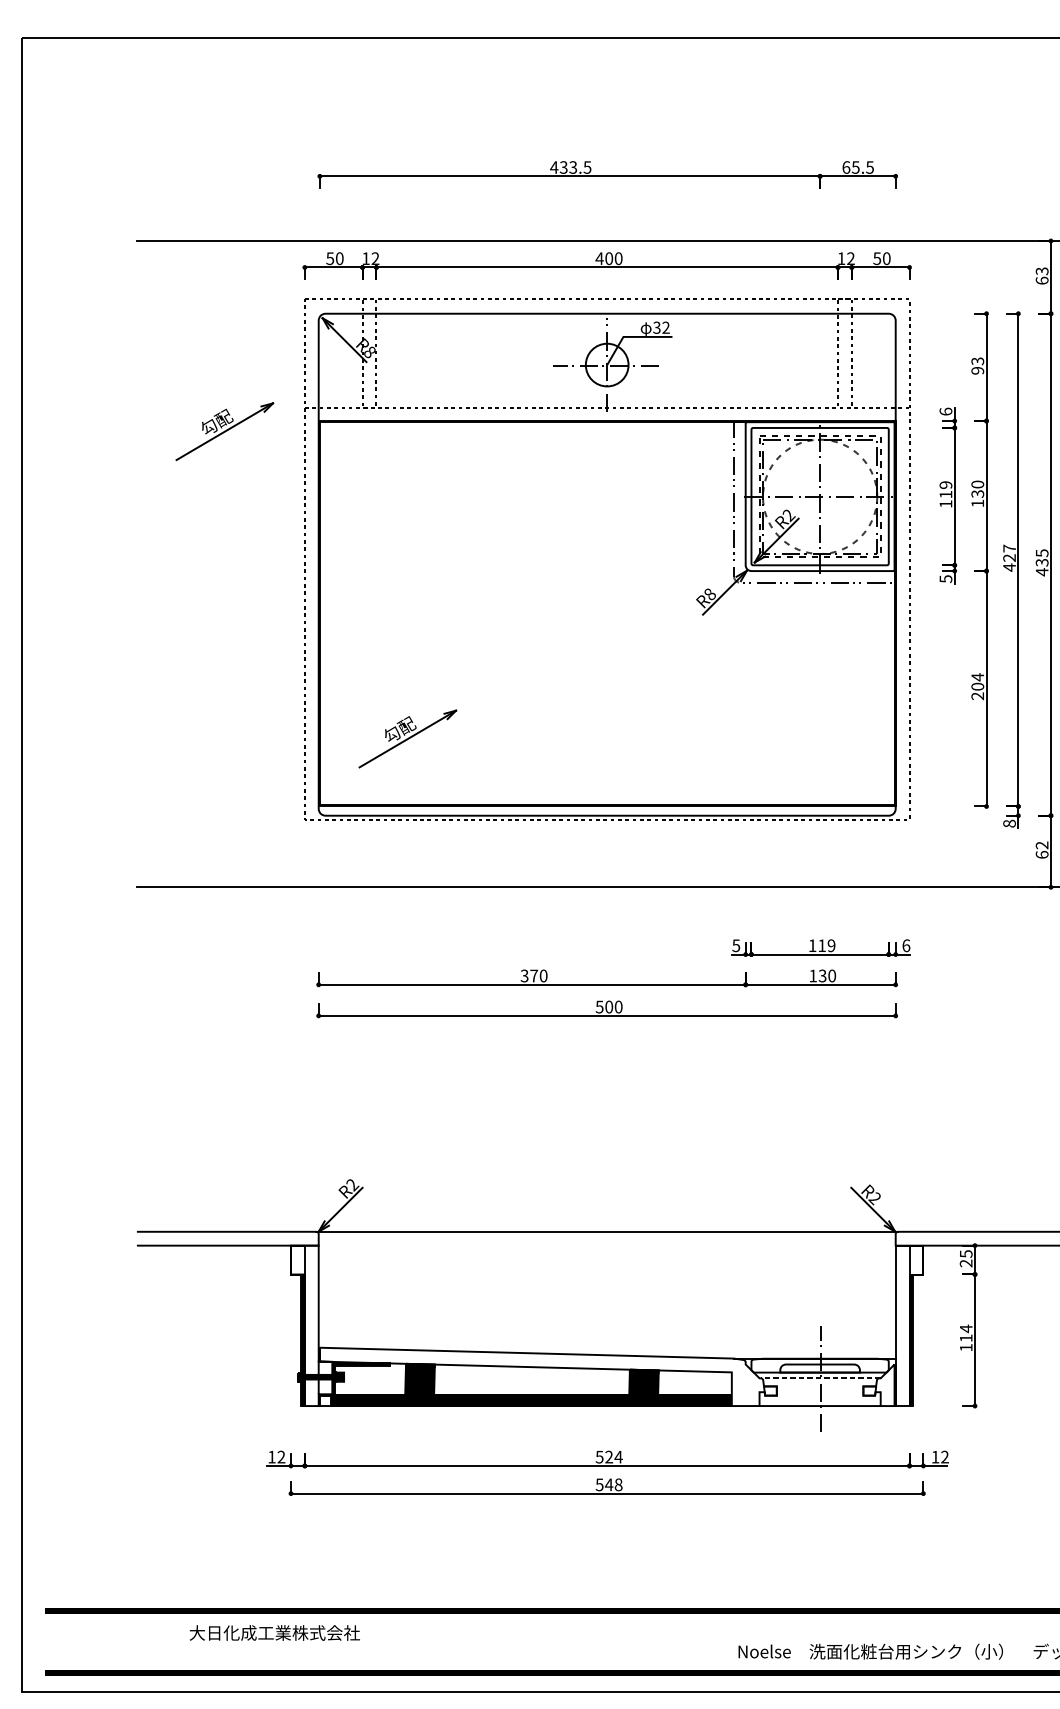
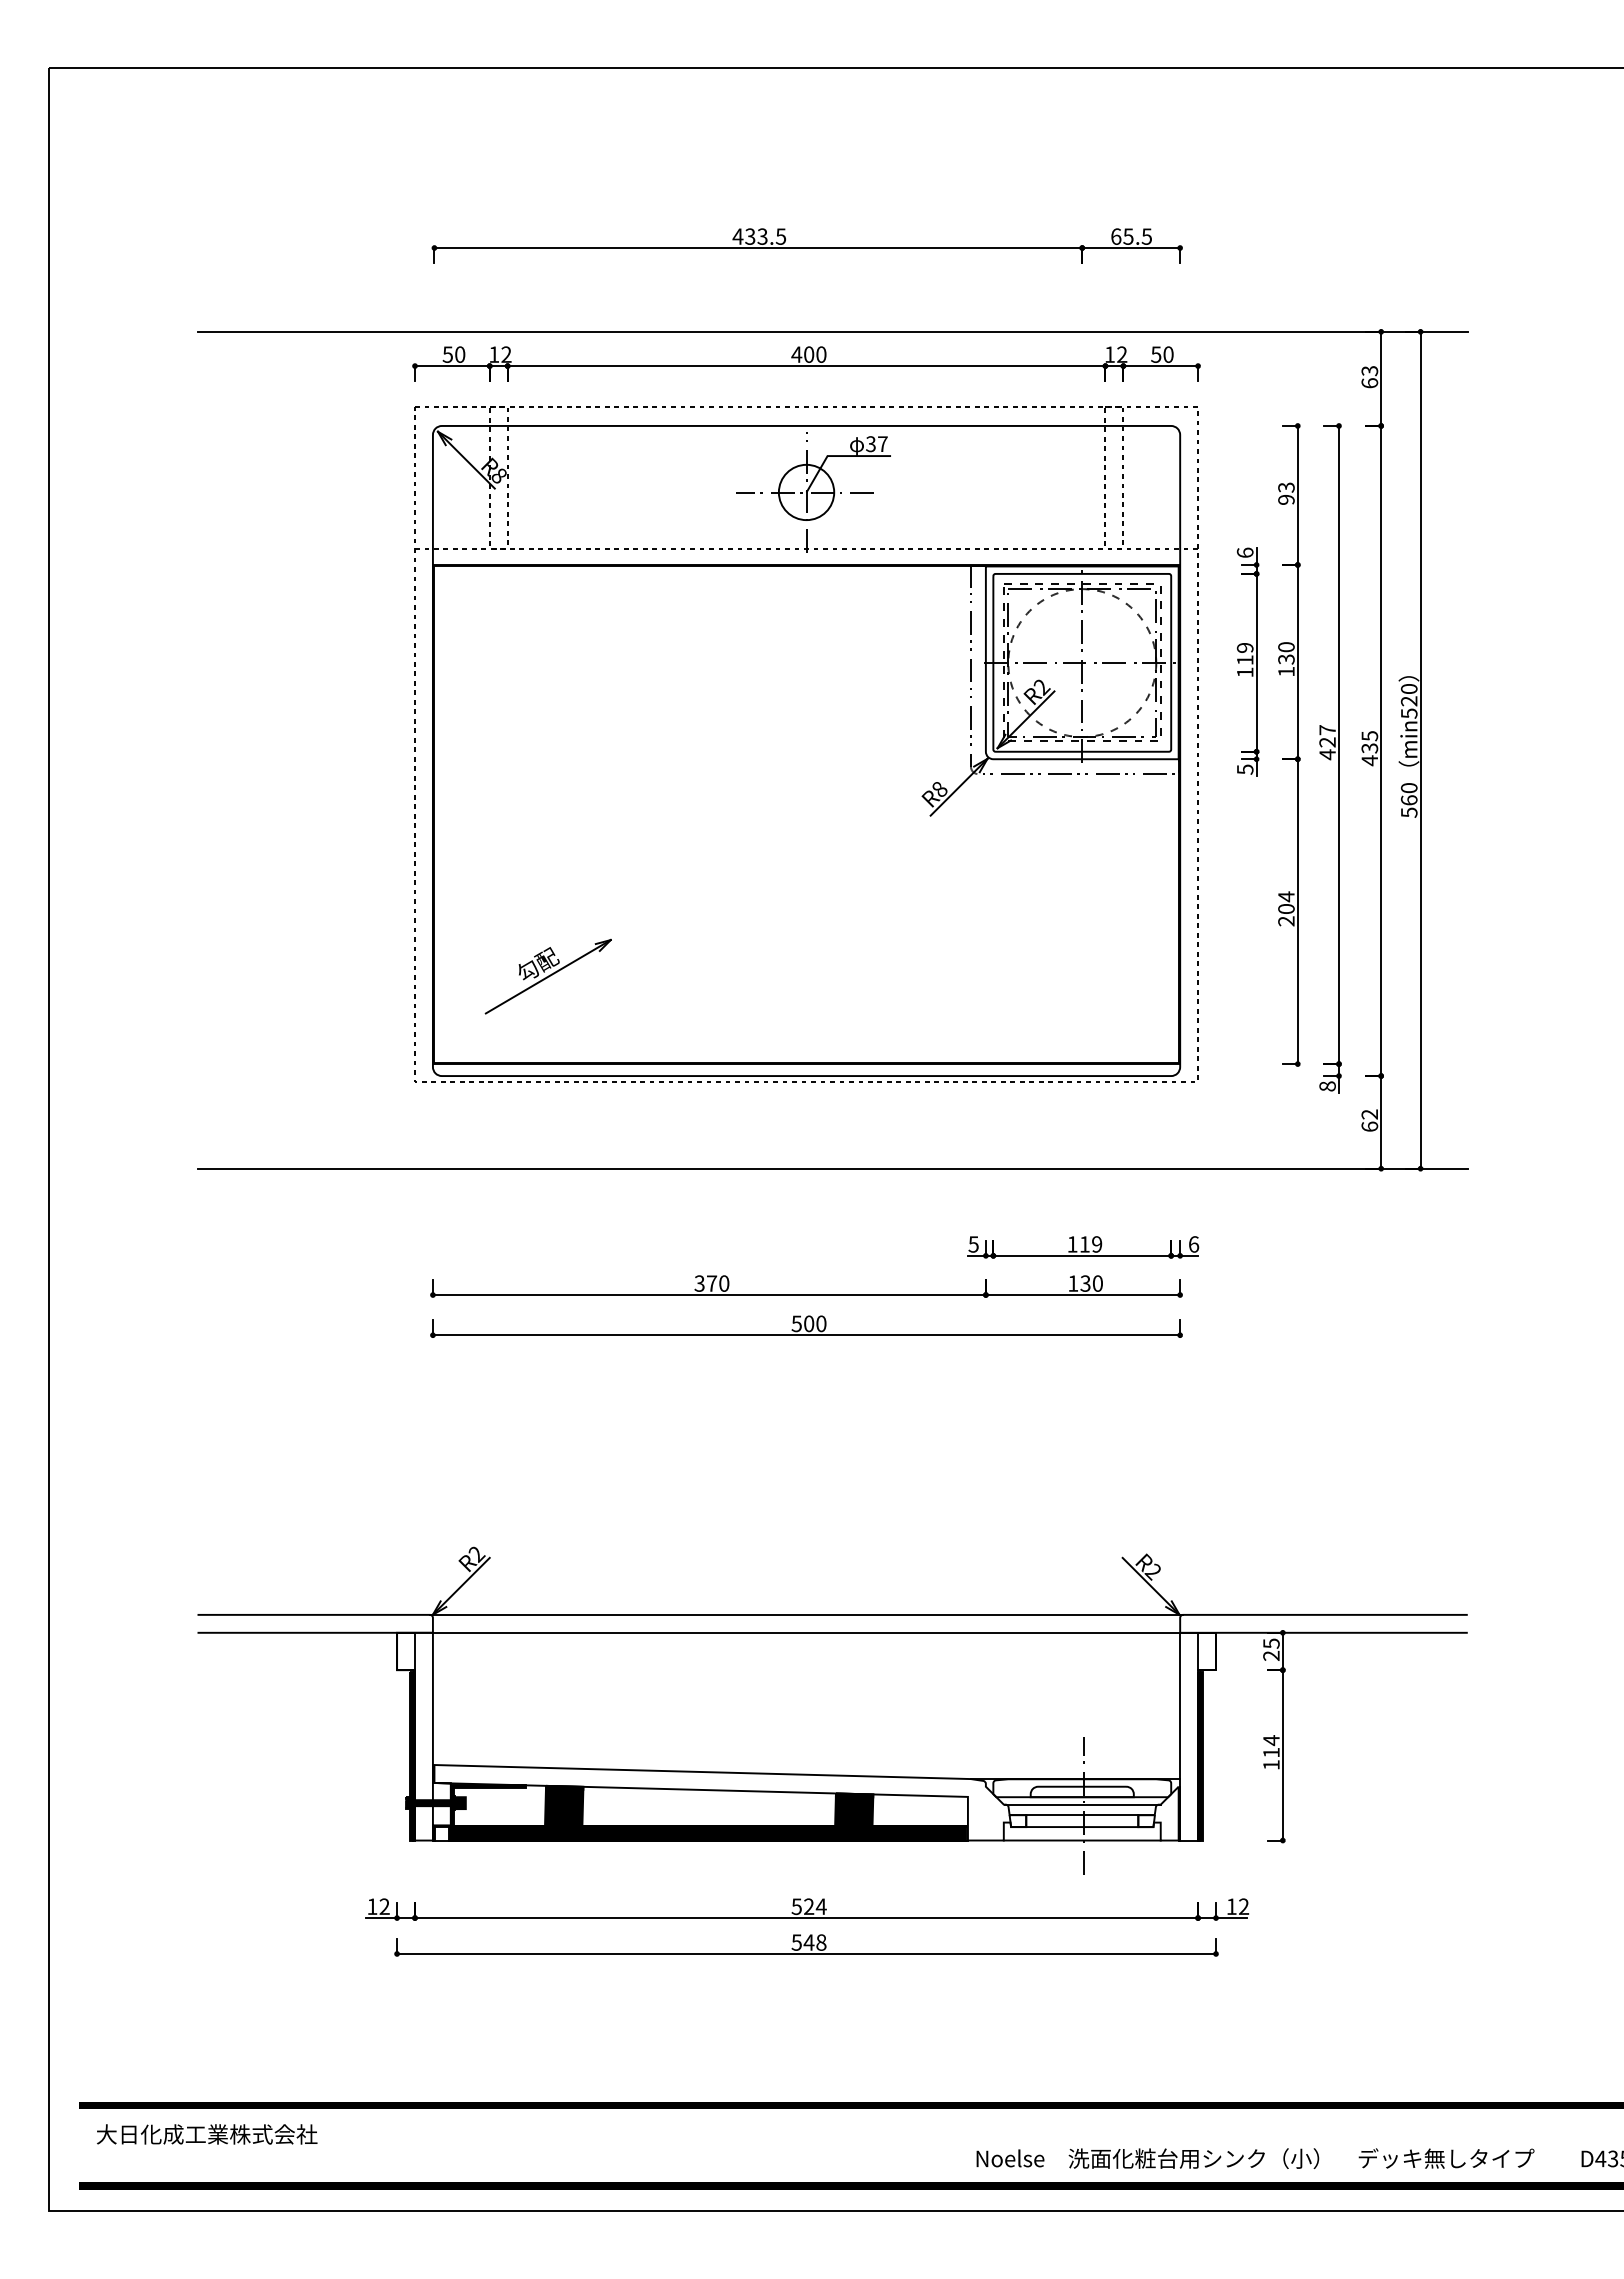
text: (665, 327) -> (882, 443), 32 -> 37
part: (224, 431) -> (310, 578), removed
line: (607, 1245) -> (806, 1632), added
line: (820, 1378) -> (1082, 1804), dashed -> solid
line: (820, 1386) -> (1082, 1815), added
line: (820, 1395) -> (1082, 1827), added
text: (275, 1633) -> (207, 2134), moved

